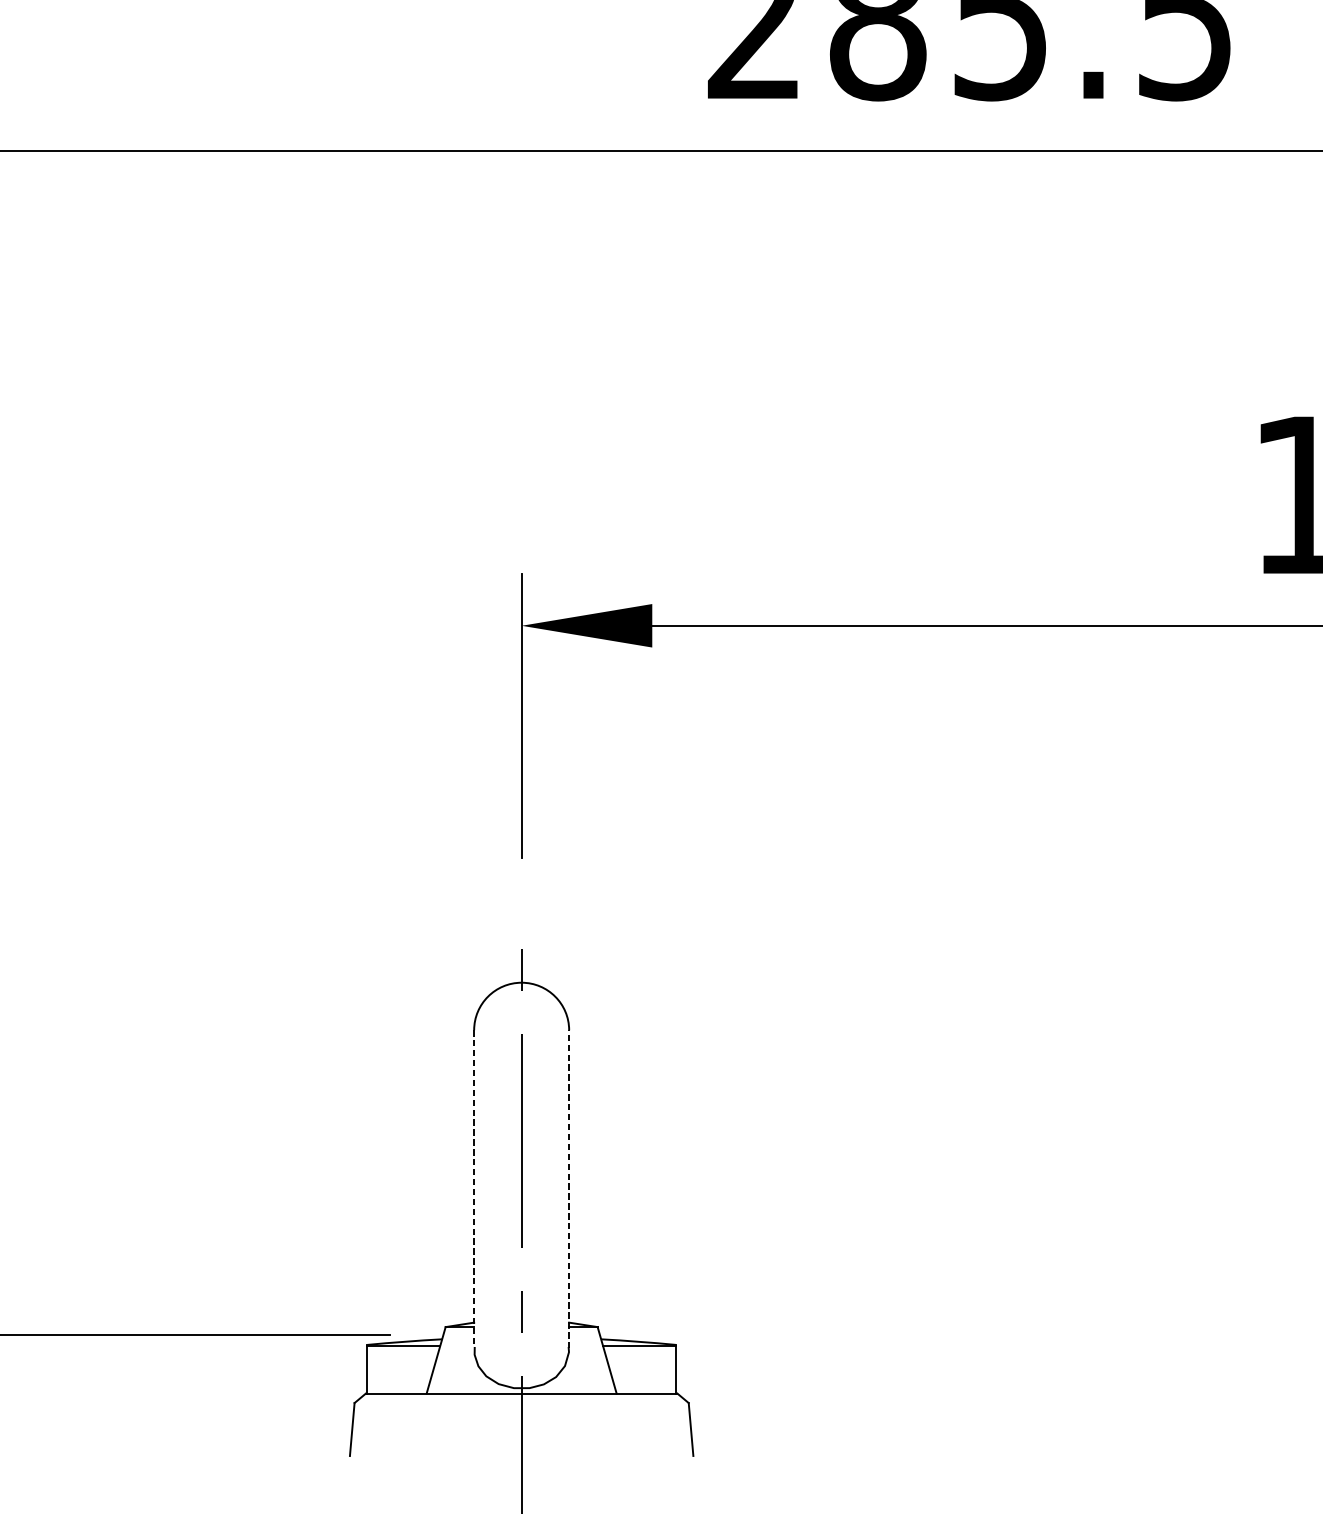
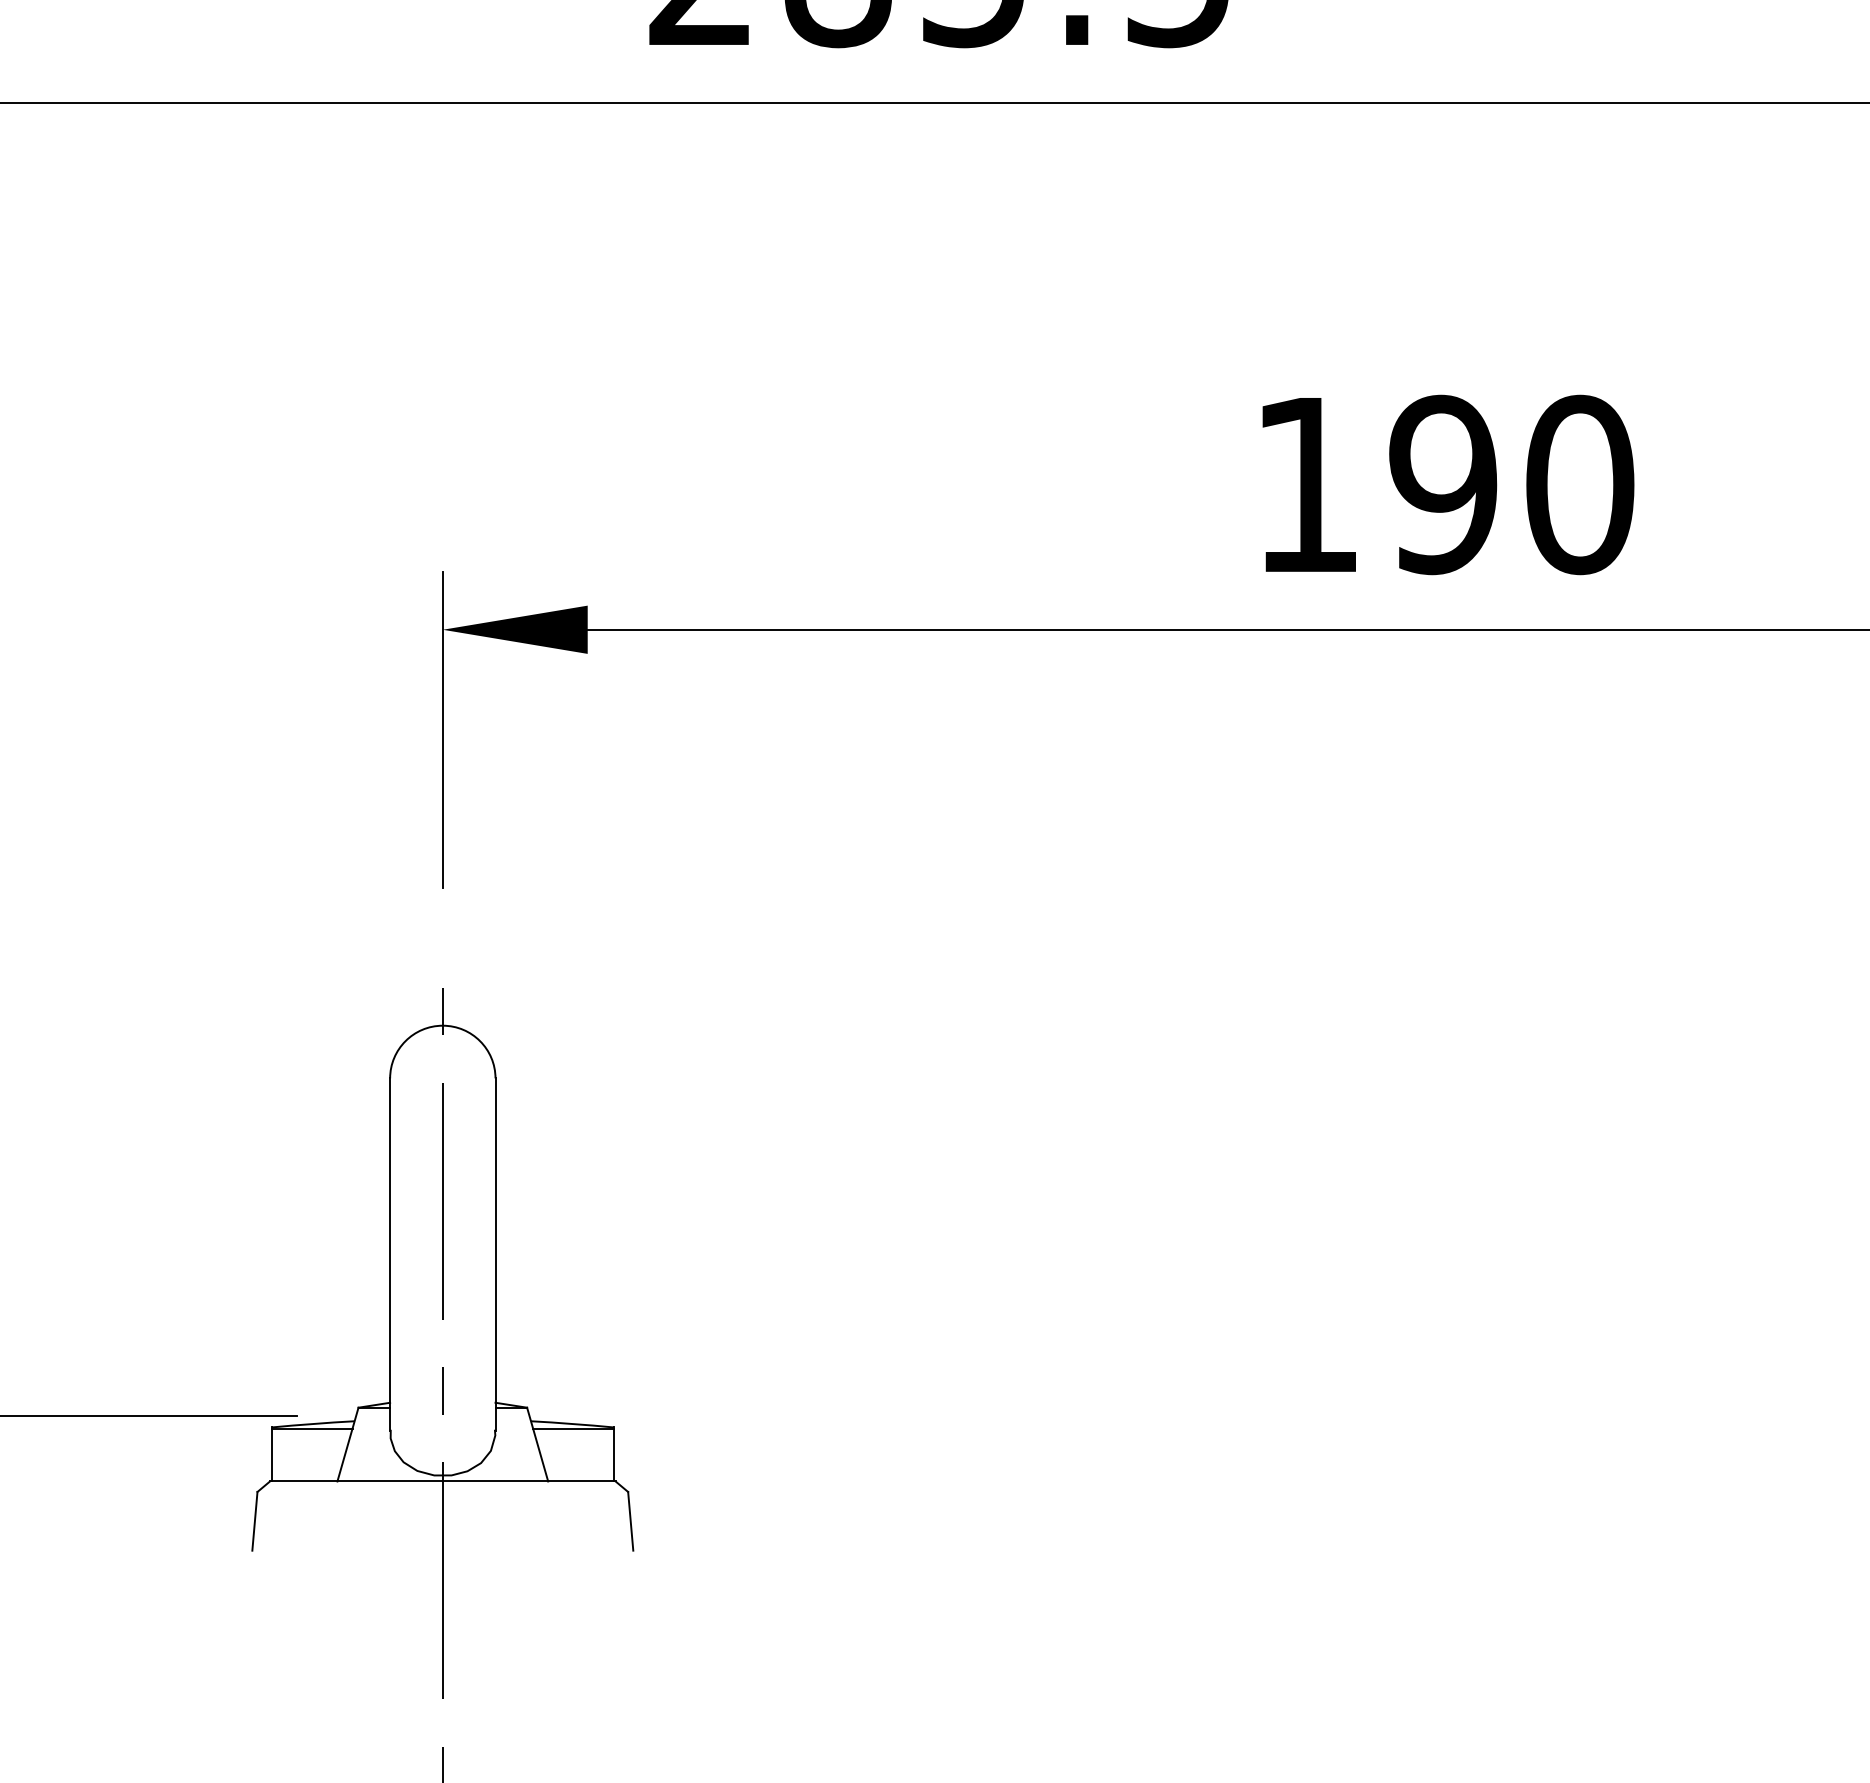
line: (569, 1188) -> (495, 1254), dashed -> solid
line: (474, 1189) -> (390, 1255), dashed -> solid

